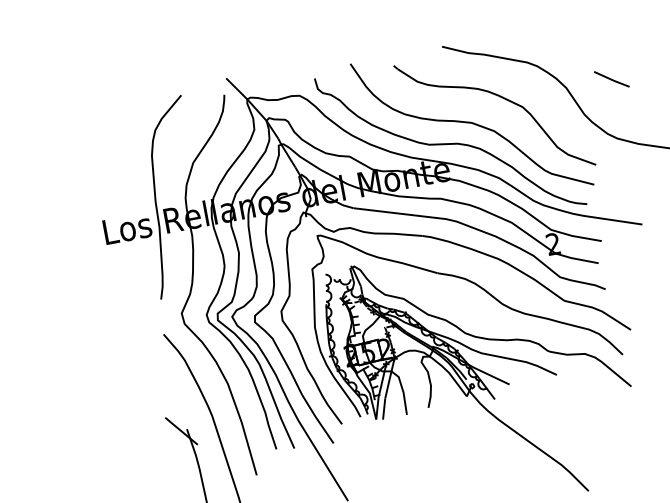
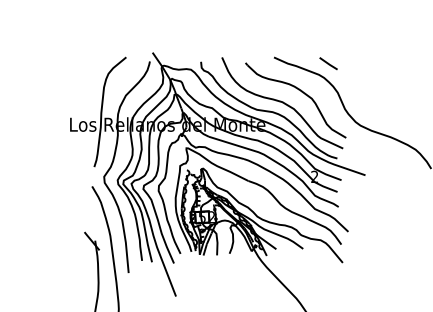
line: (611, 79) -> (328, 63), moved

